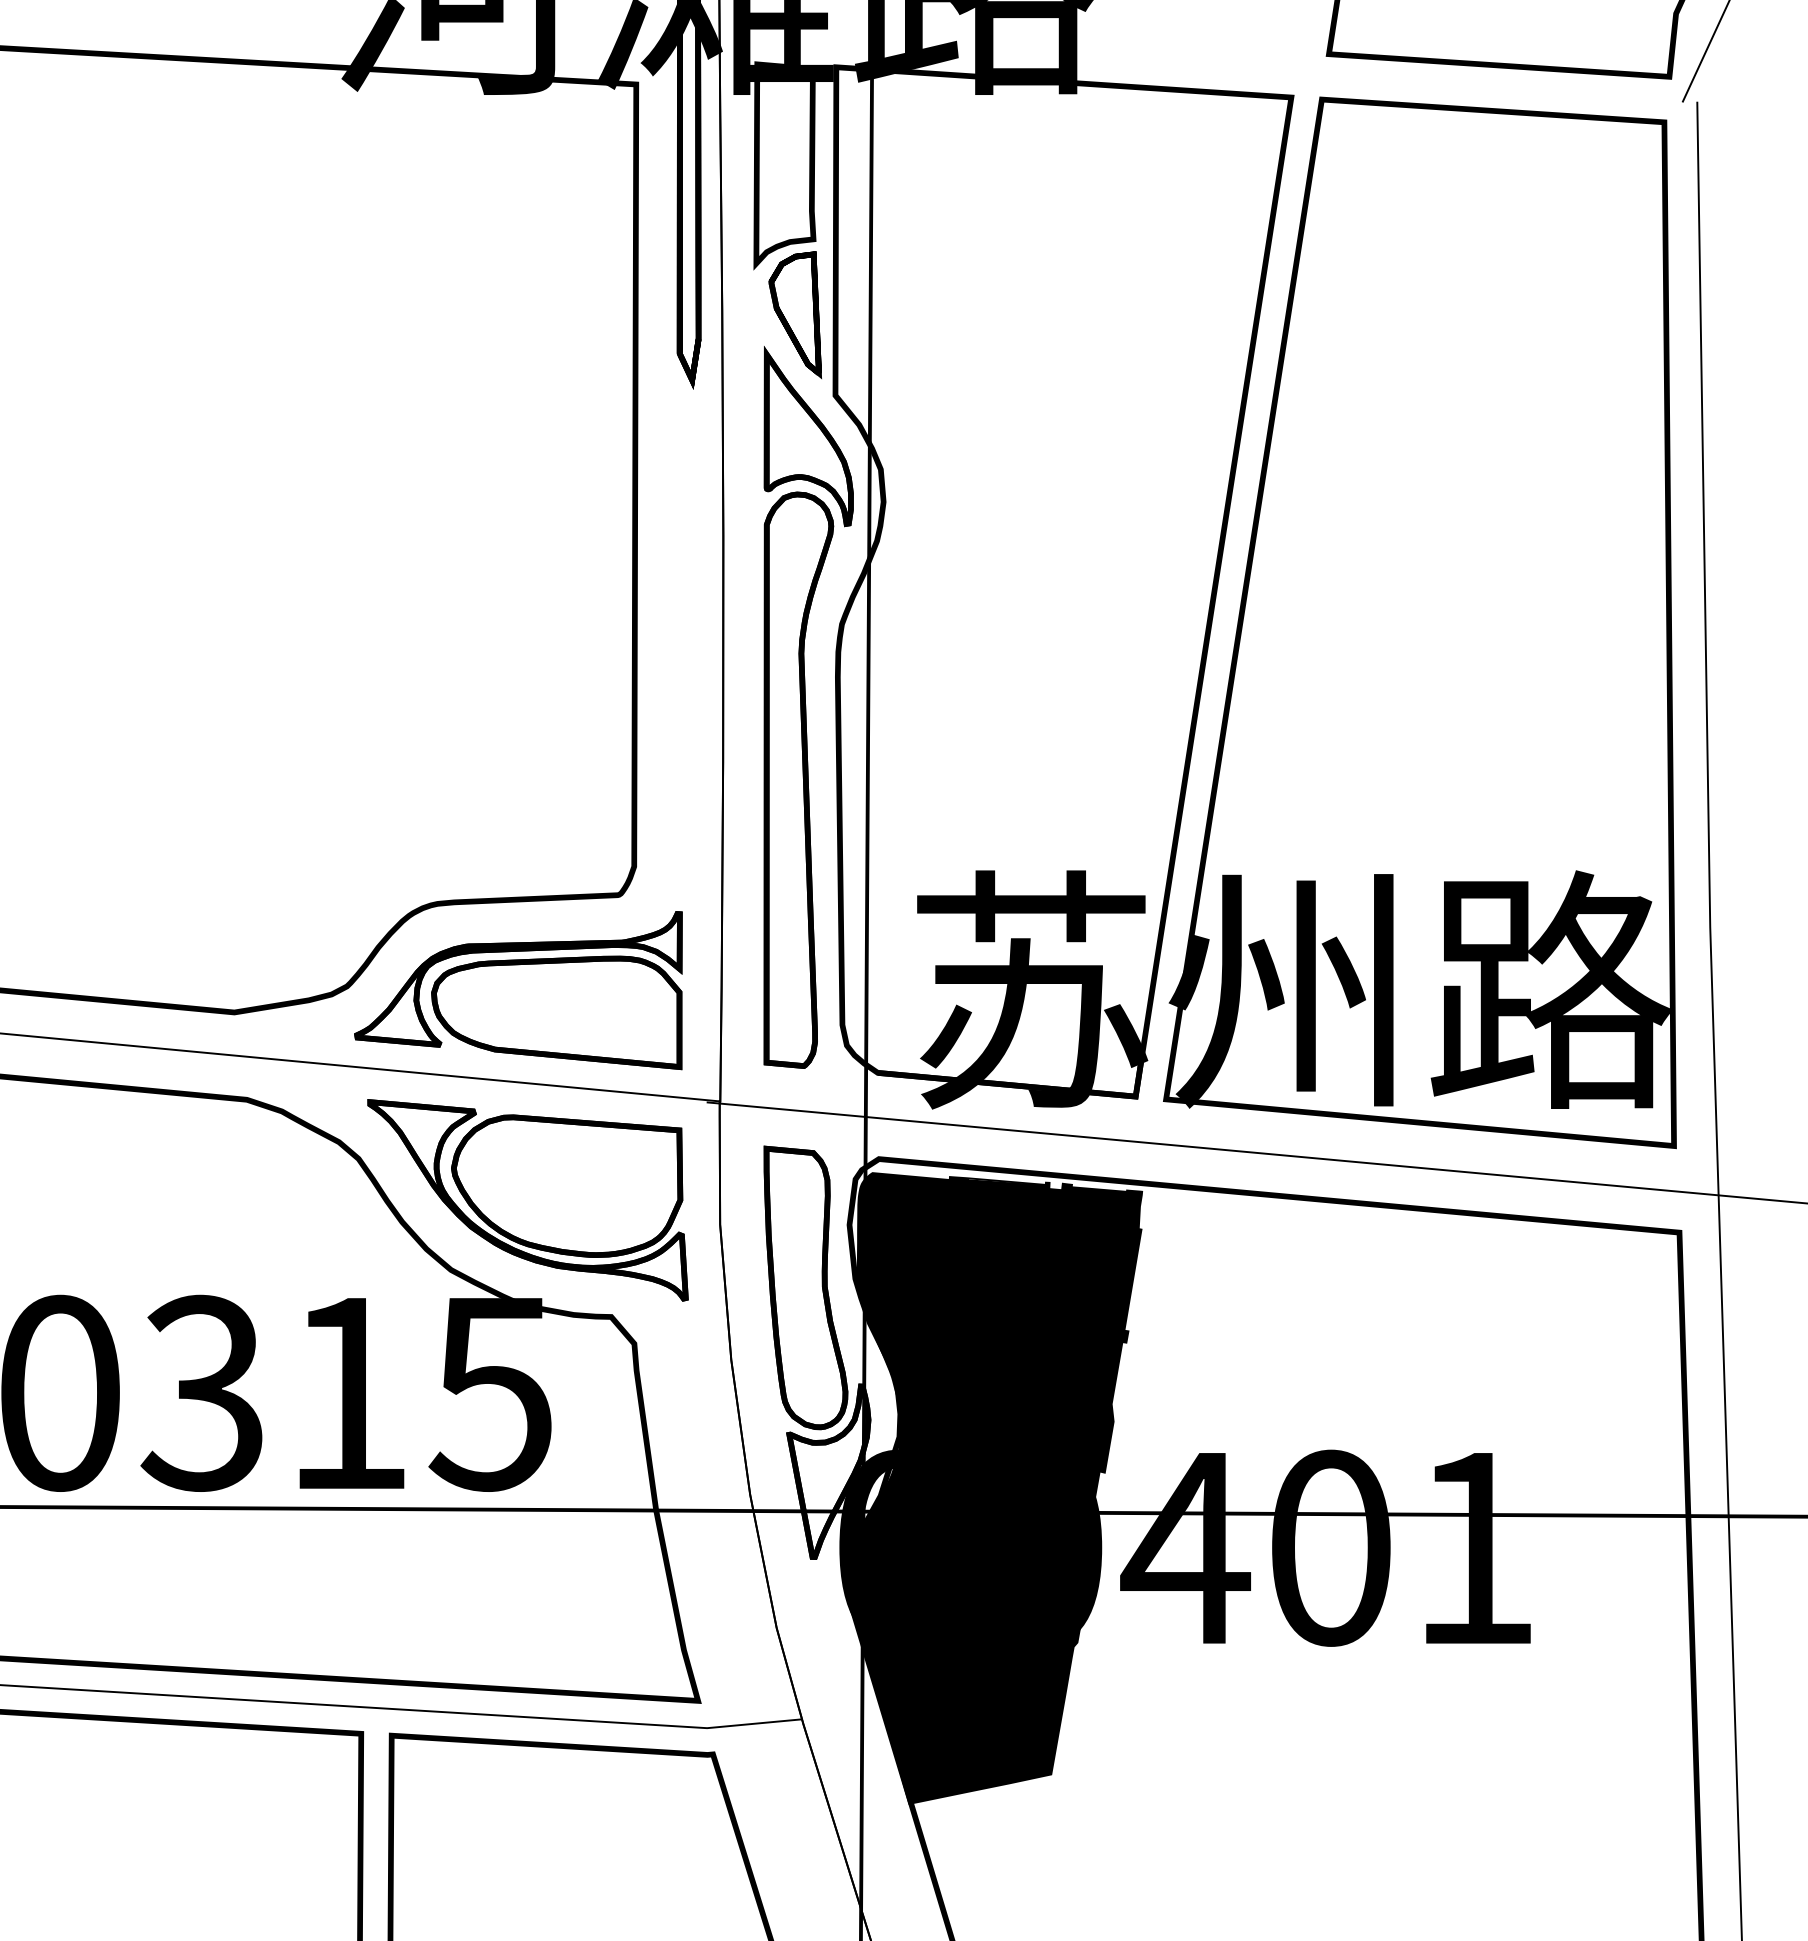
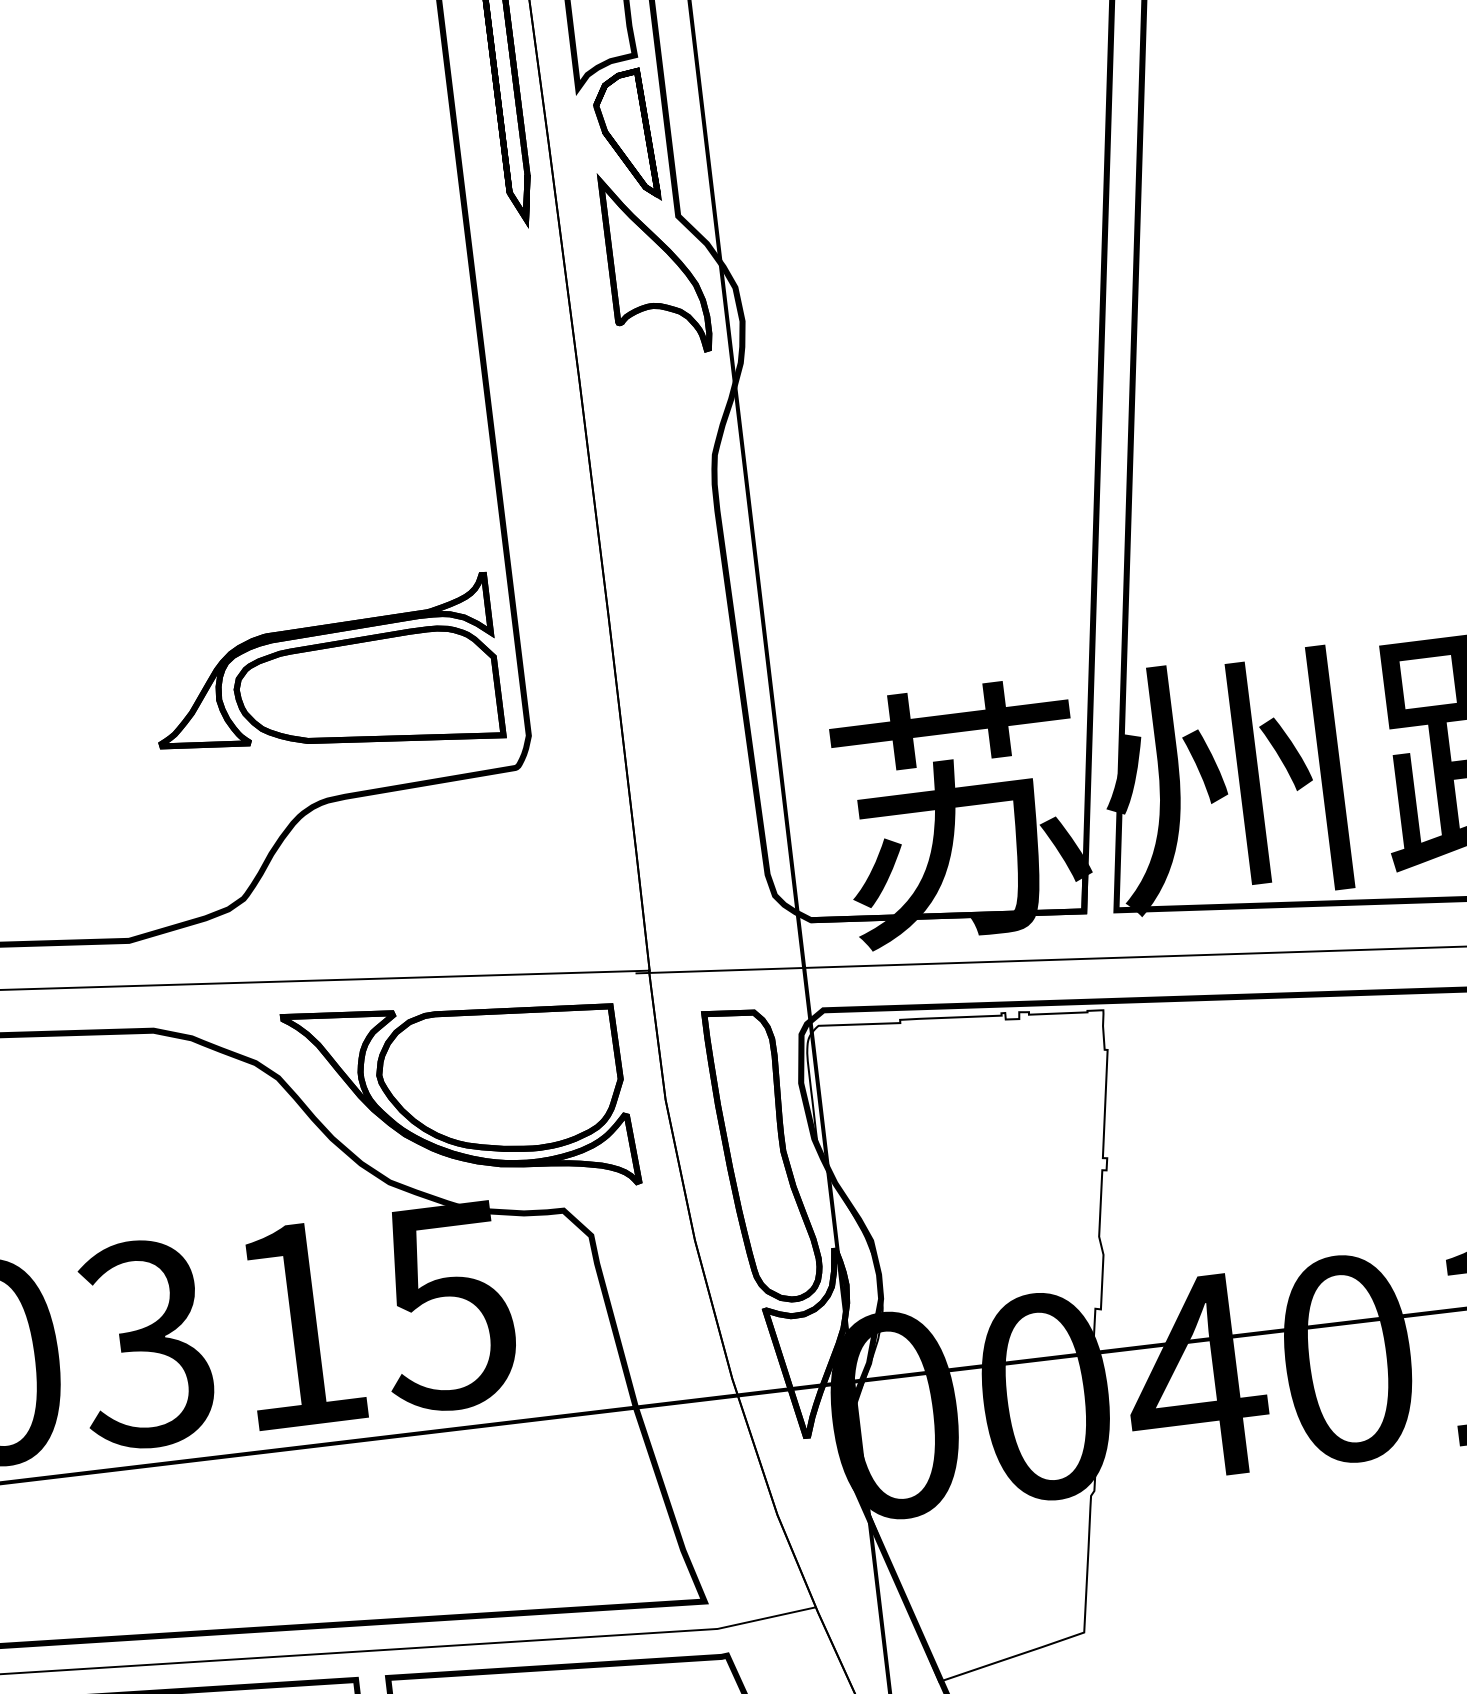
part: (798, 779) -> (689, 623), removed
part: (518, 990) -> (324, 676), moved
fill: (997, 1488) -> (990, 1339), removed

